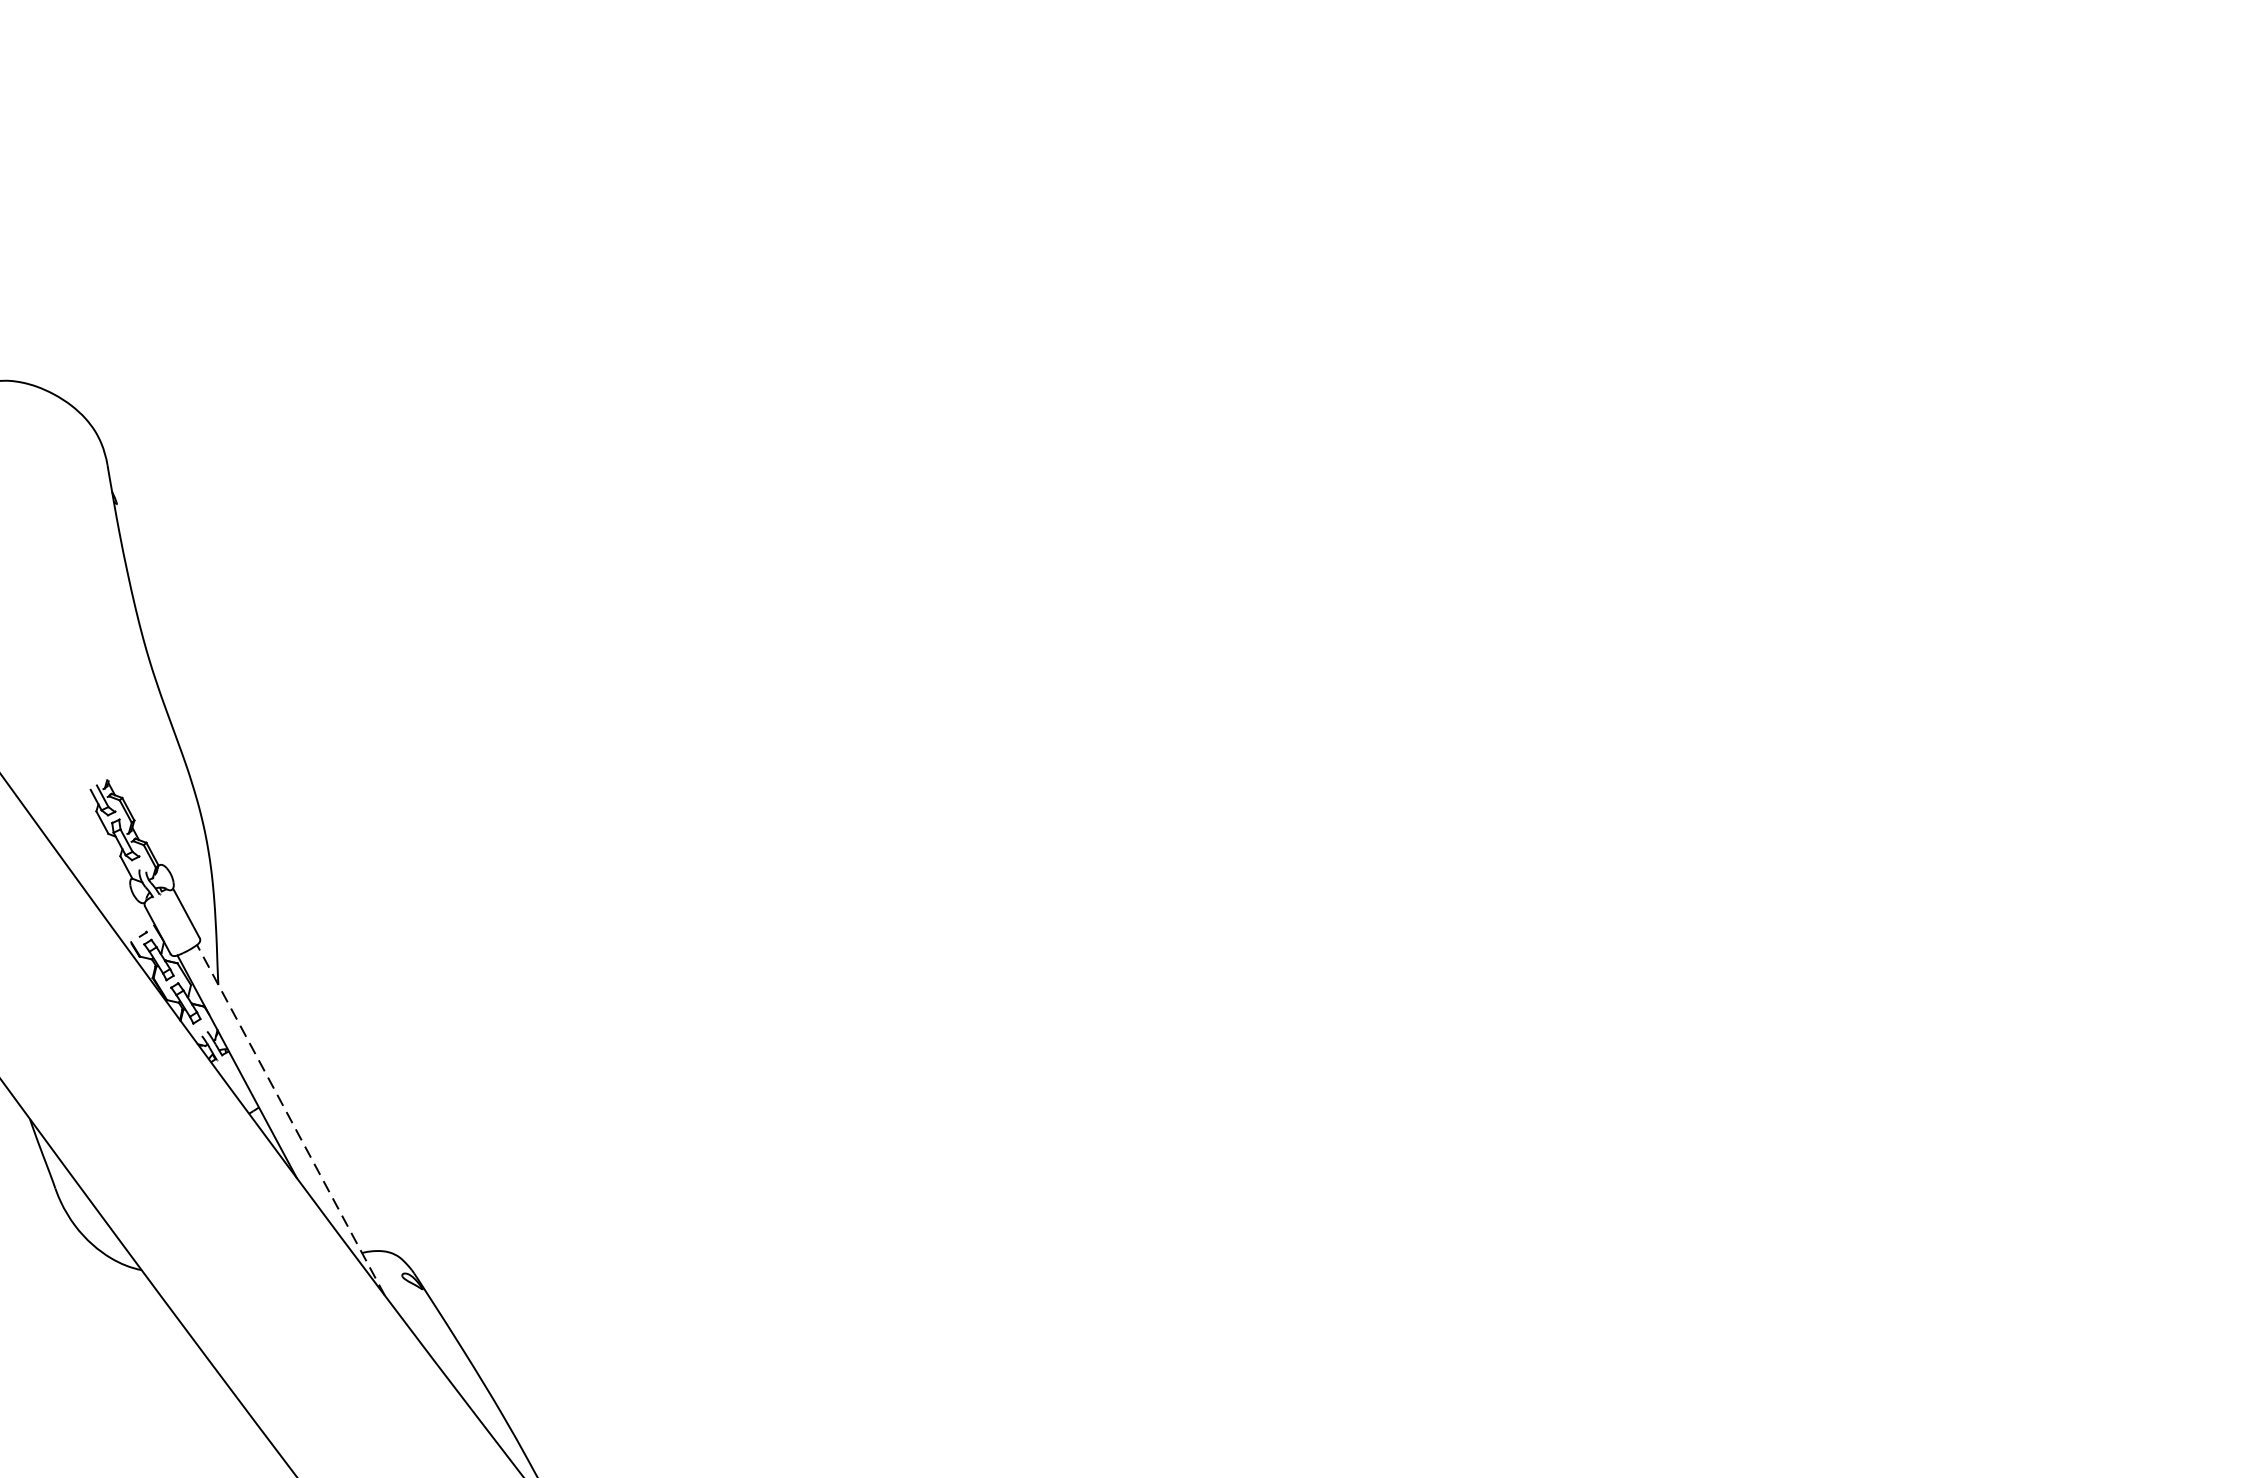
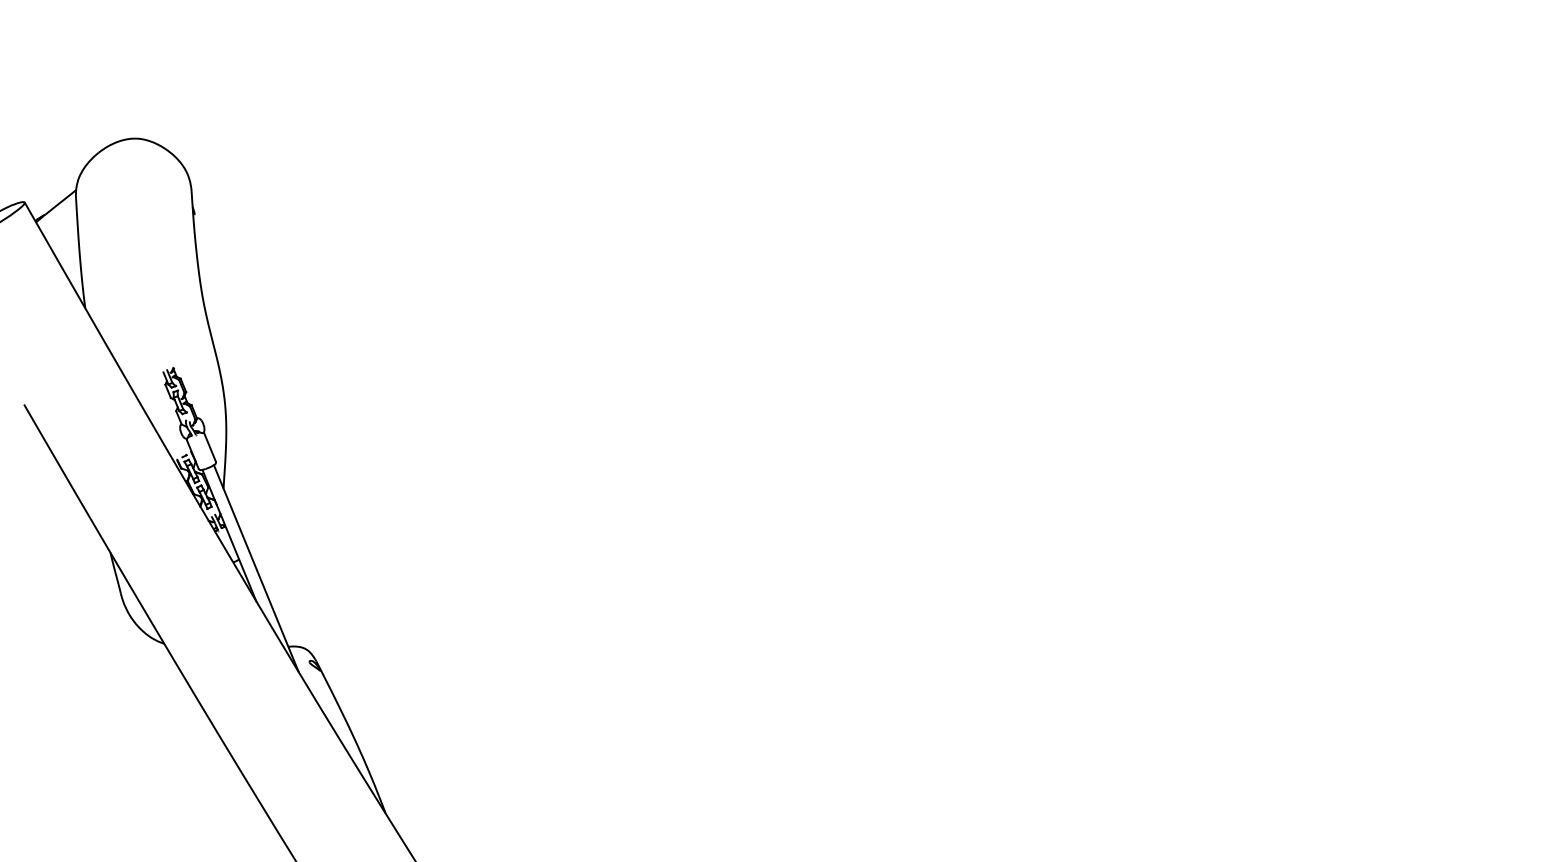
line: (291, 1120) -> (256, 568), dashed -> solid

